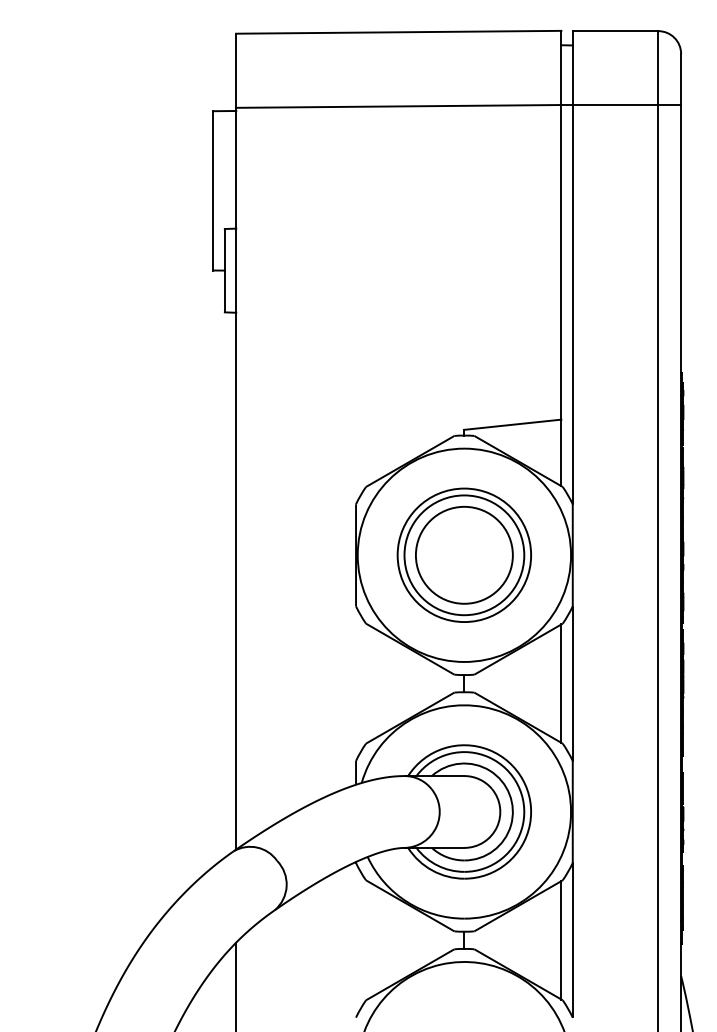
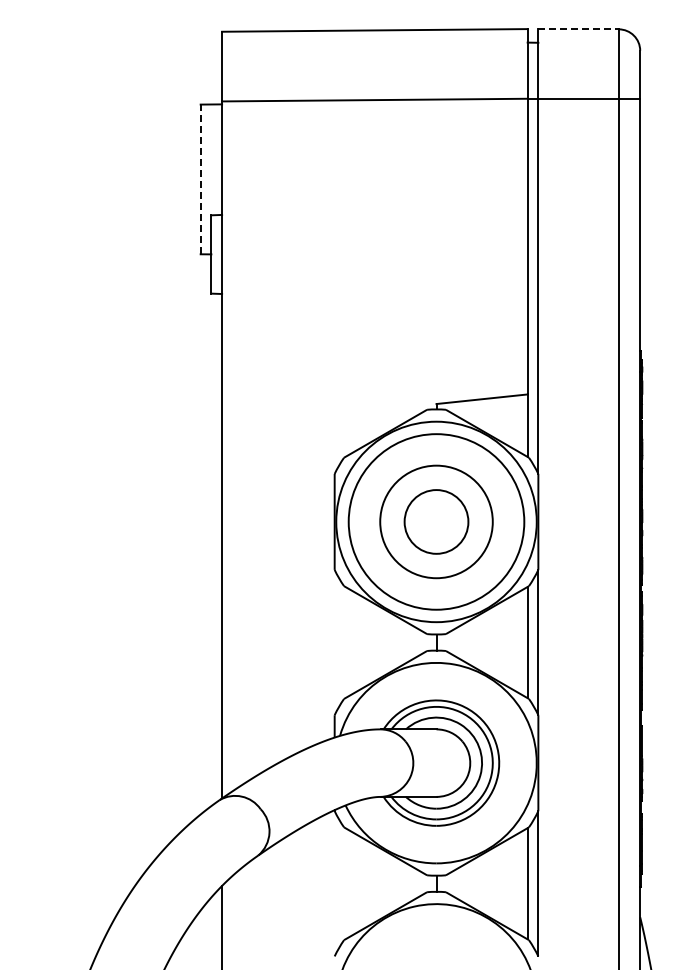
line: (616, 31) -> (579, 29), solid -> dashed
line: (213, 190) -> (200, 179), solid -> dashed
circle: (464, 554) -> (436, 521), size x0.7
circle: (464, 554) -> (436, 521), size x1.4

